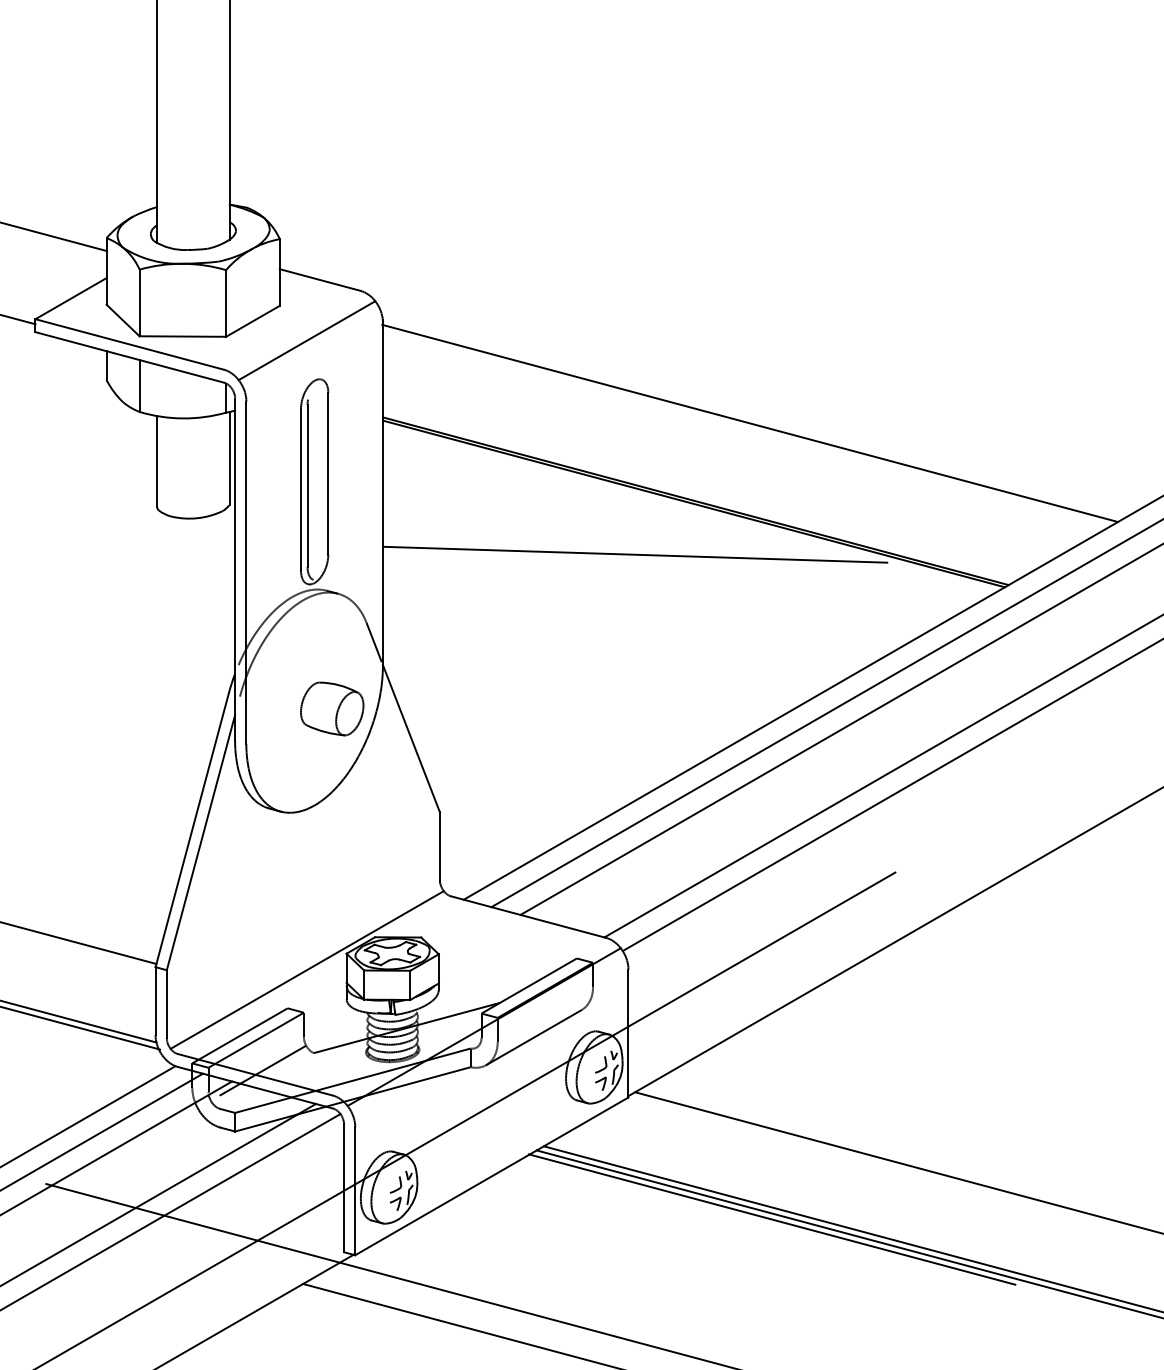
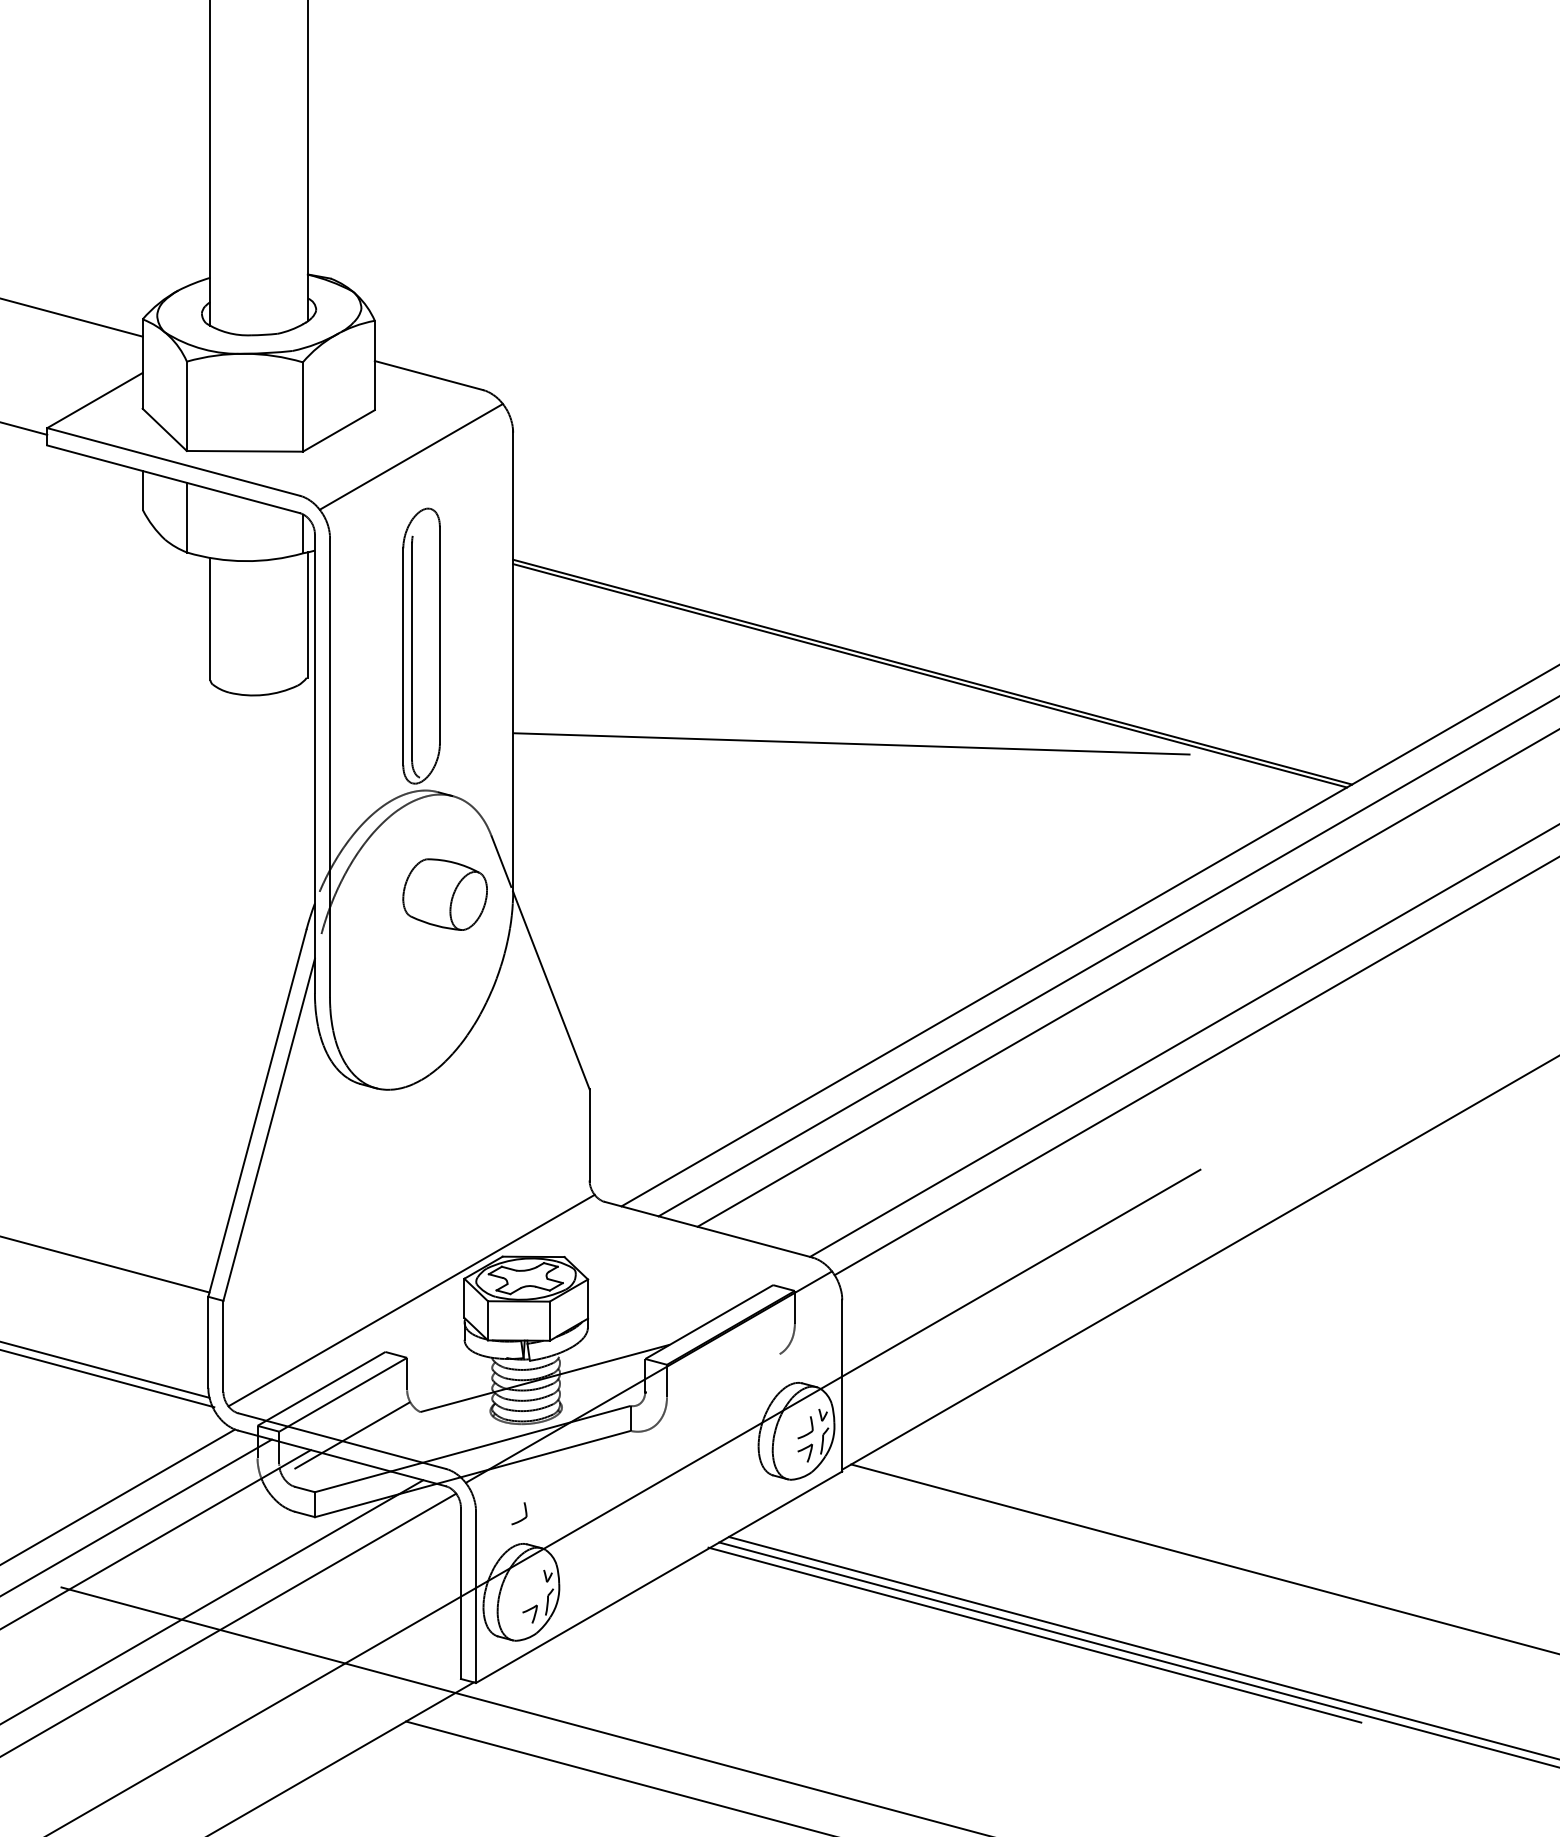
line: (750, 423) -> (1005, 567), removed
part: (331, 708) -> (444, 894), moved
line: (533, 1037) -> (715, 1391), removed
part: (395, 1184) -> (519, 1513), moved

